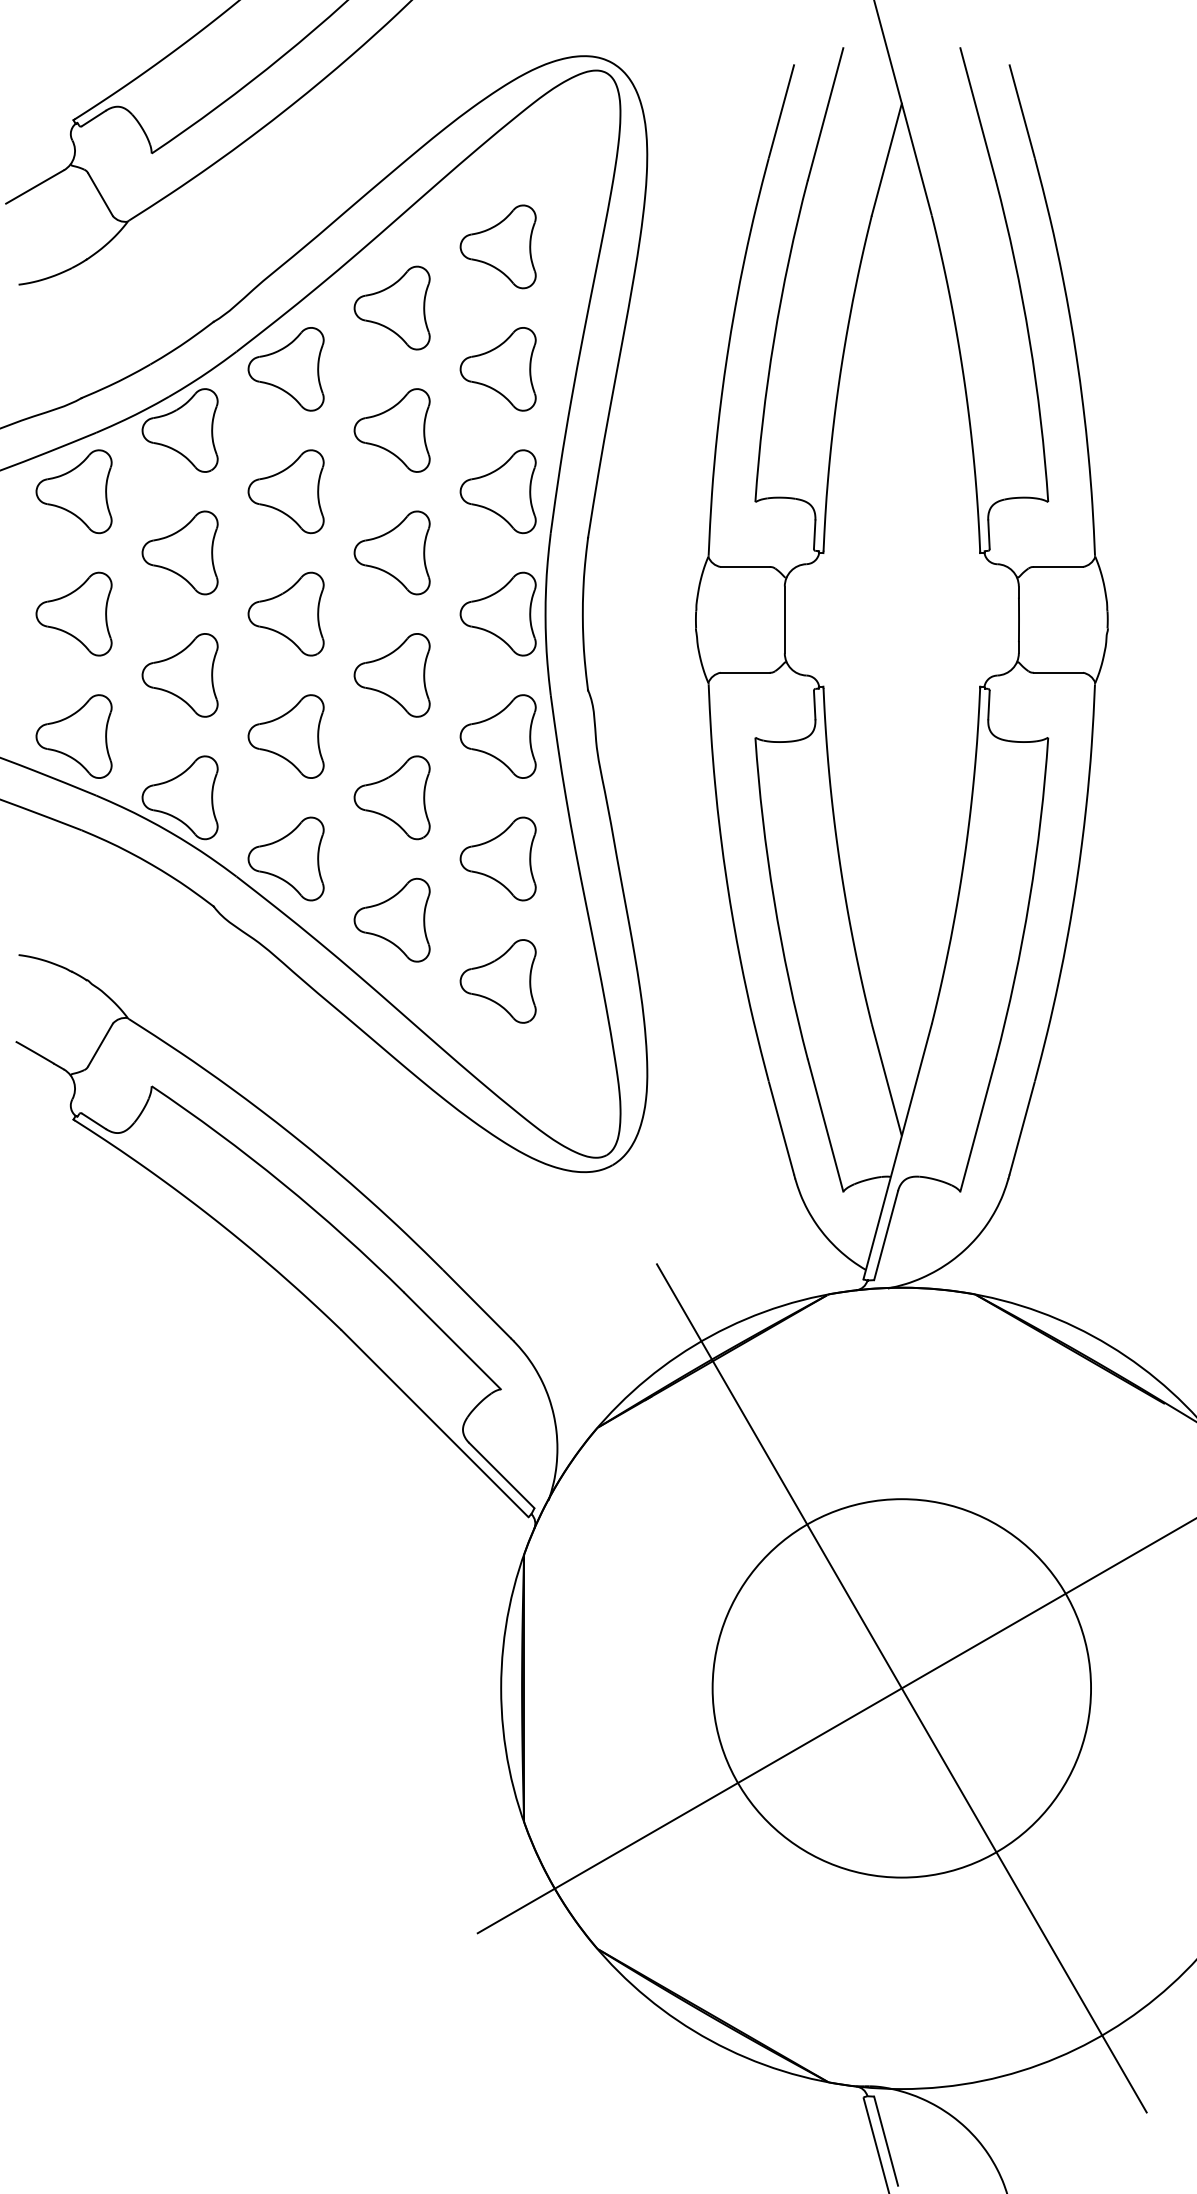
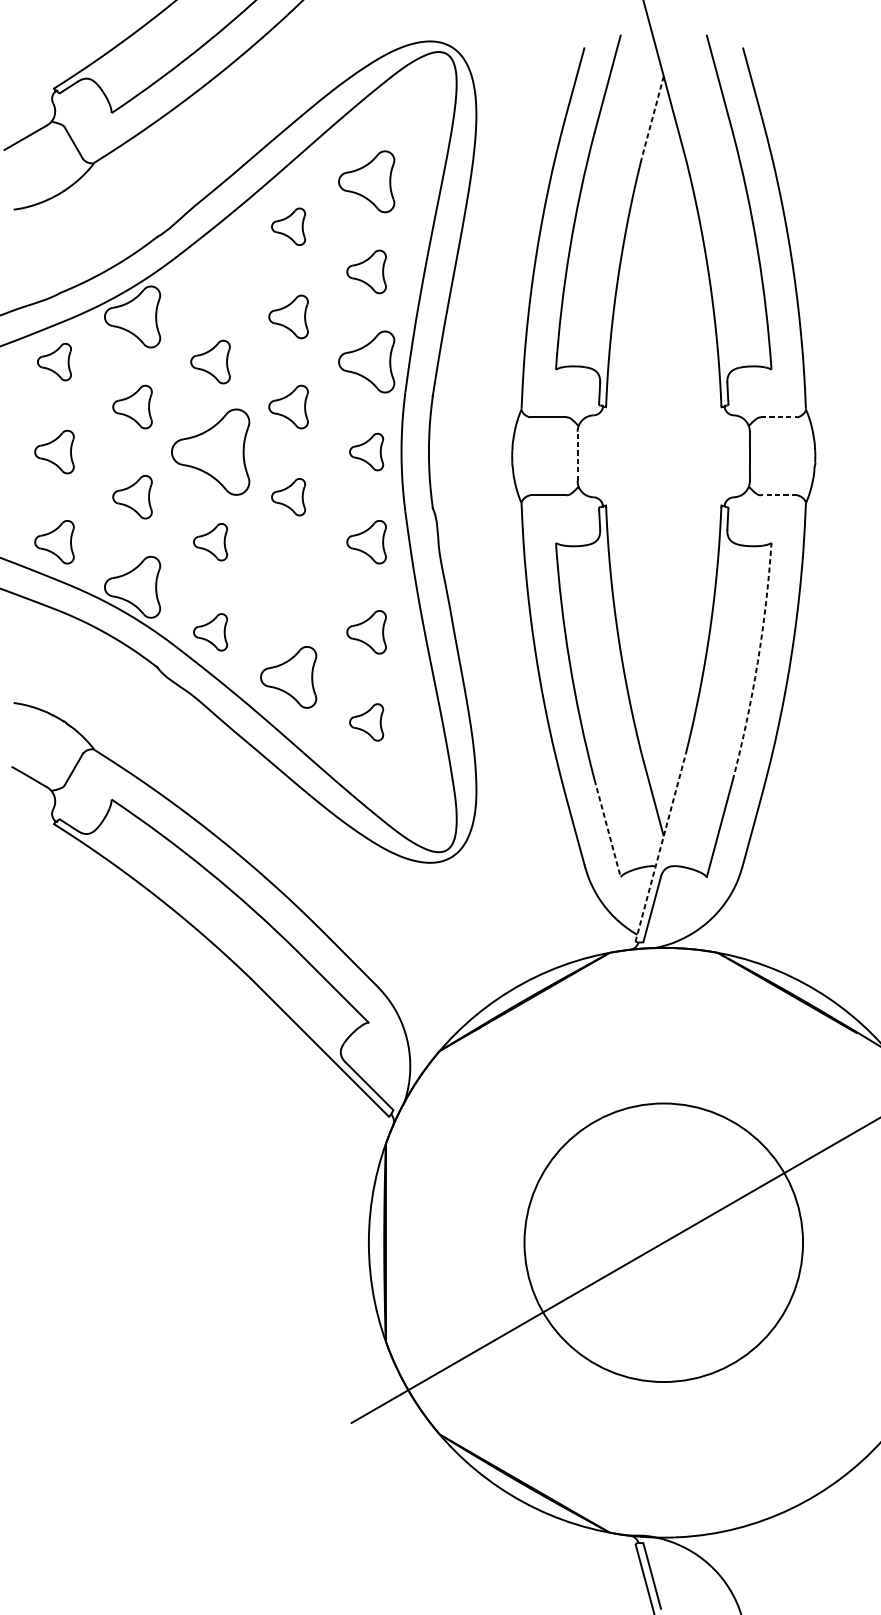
line: (886, 160) -> (652, 118), solid -> dashed
part: (391, 307) -> (288, 226), size x0.6
part: (285, 369) -> (210, 272), removed
part: (497, 369) -> (366, 272), size x0.7
part: (391, 430) -> (288, 316), size x0.7
part: (73, 491) -> (54, 361), size x0.6
part: (285, 491) -> (210, 361), size x0.7
part: (179, 552) -> (132, 406), size x0.7
part: (391, 552) -> (288, 406), size x0.7
line: (1058, 567) -> (779, 417), solid -> dashed
part: (73, 613) -> (54, 451), size x0.7
part: (285, 613) -> (210, 451), size x1.4
part: (497, 613) -> (366, 451), size x0.6
line: (784, 619) -> (577, 456), solid -> dashed
line: (1057, 672) -> (778, 495), solid -> dashed
part: (179, 675) -> (132, 497), size x0.7
part: (391, 675) -> (288, 497), size x0.6
part: (73, 736) -> (54, 542), size x0.7
part: (285, 736) -> (210, 542), size x0.6
part: (497, 736) -> (366, 542), size x0.7
part: (391, 797) -> (288, 587), removed
part: (285, 858) -> (210, 631), size x0.6
part: (497, 858) -> (366, 631), size x0.7
arc: (1029, 899) -> (757, 662), solid -> dashed
part: (497, 981) -> (366, 722), size x0.6
line: (825, 1126) -> (607, 829), solid -> dashed
line: (897, 1151) -> (660, 847), solid -> dashed
line: (901, 1688) -> (663, 1242), removed

